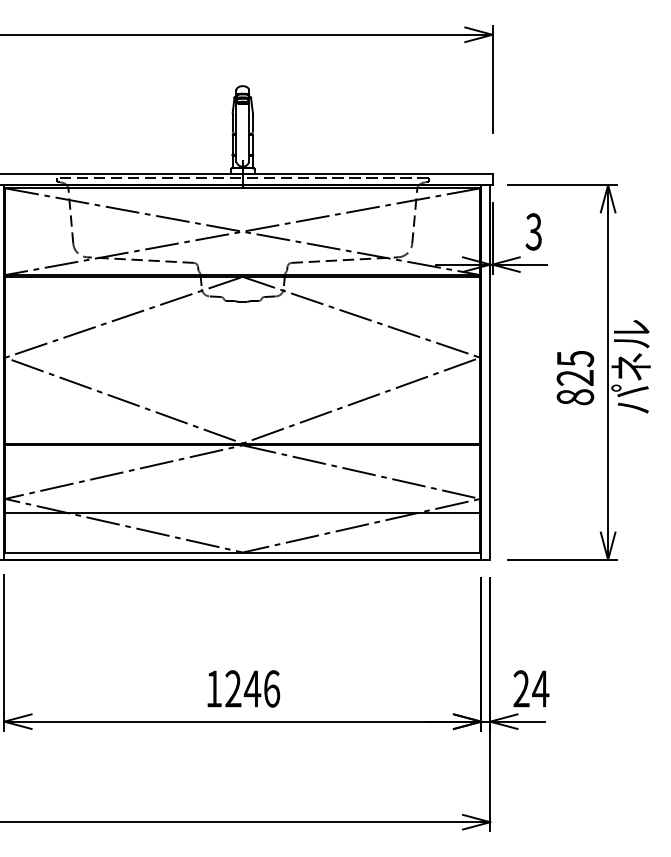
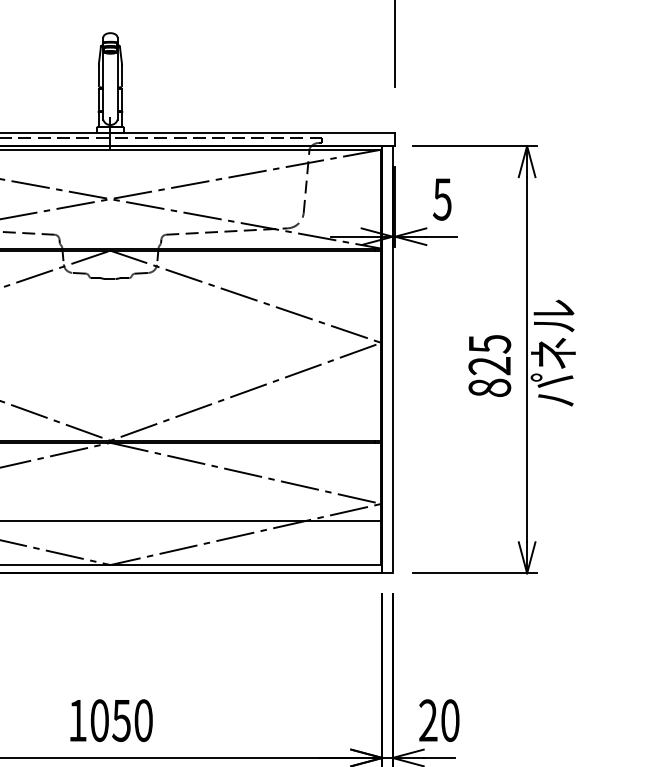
text: (533, 231) -> (442, 198), 3 -> 5
text: (252, 688) -> (121, 720), 1246 -> 1050
text: (540, 688) -> (449, 720), 24 -> 20

